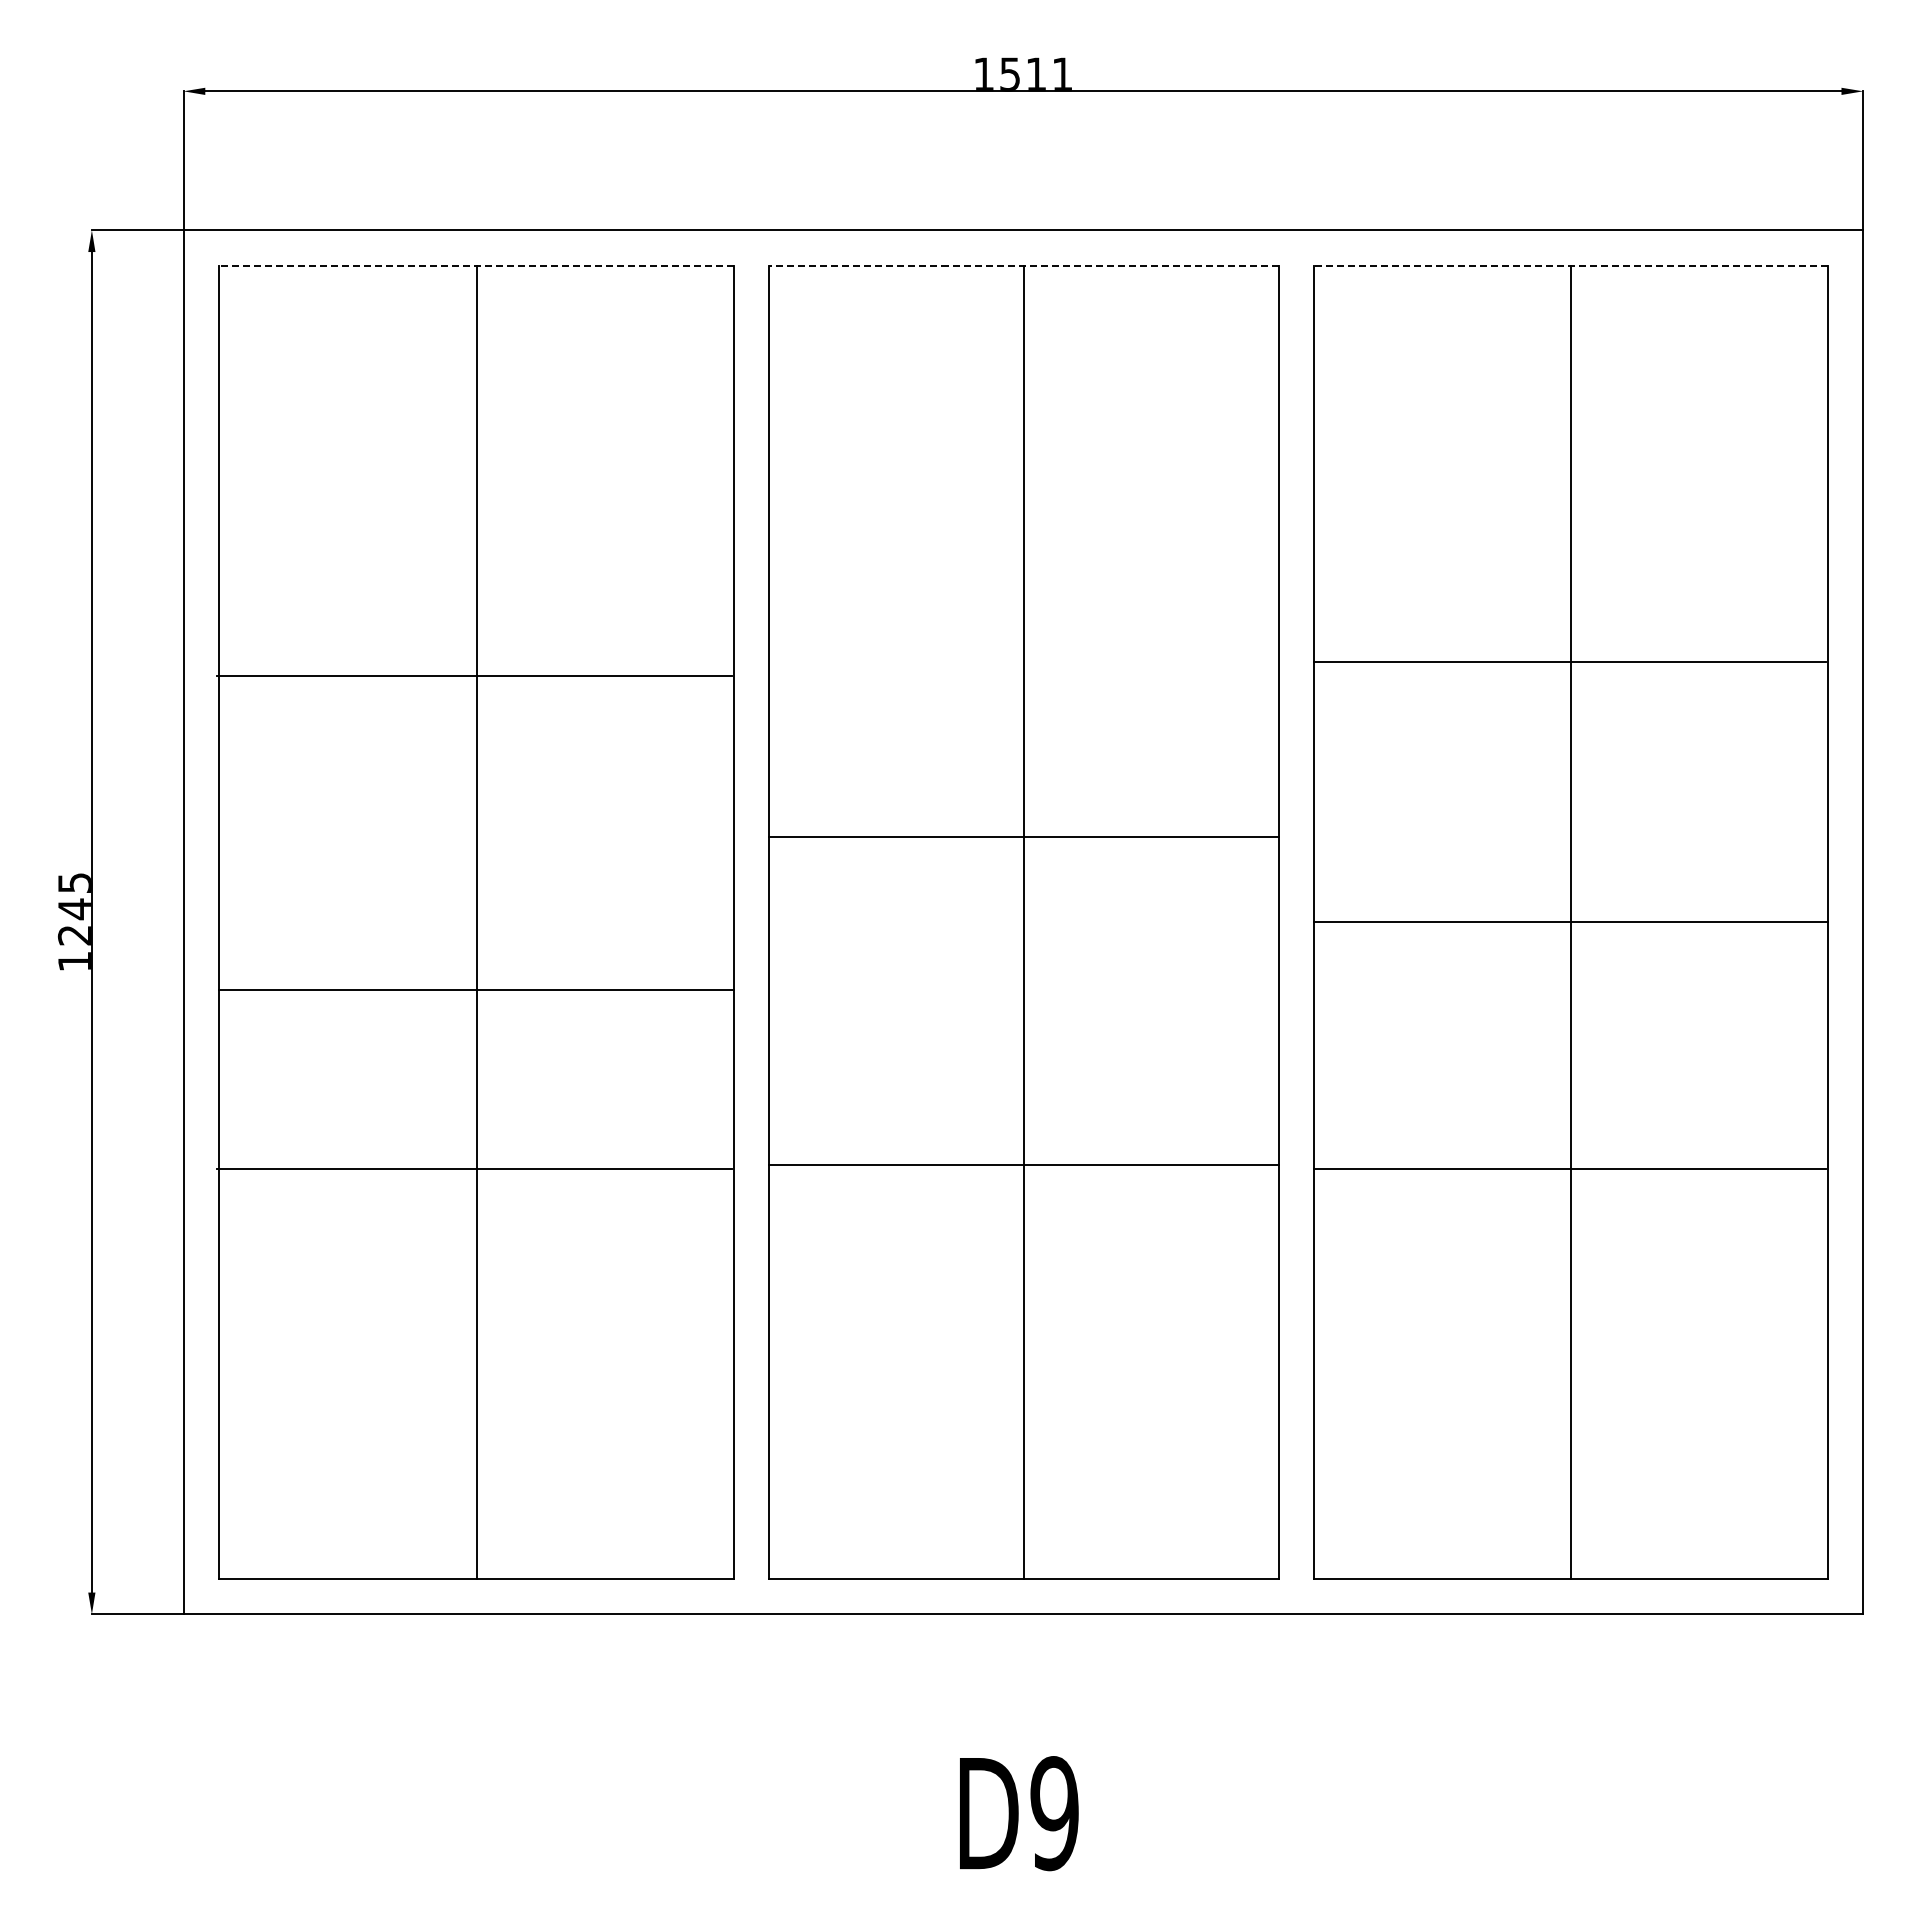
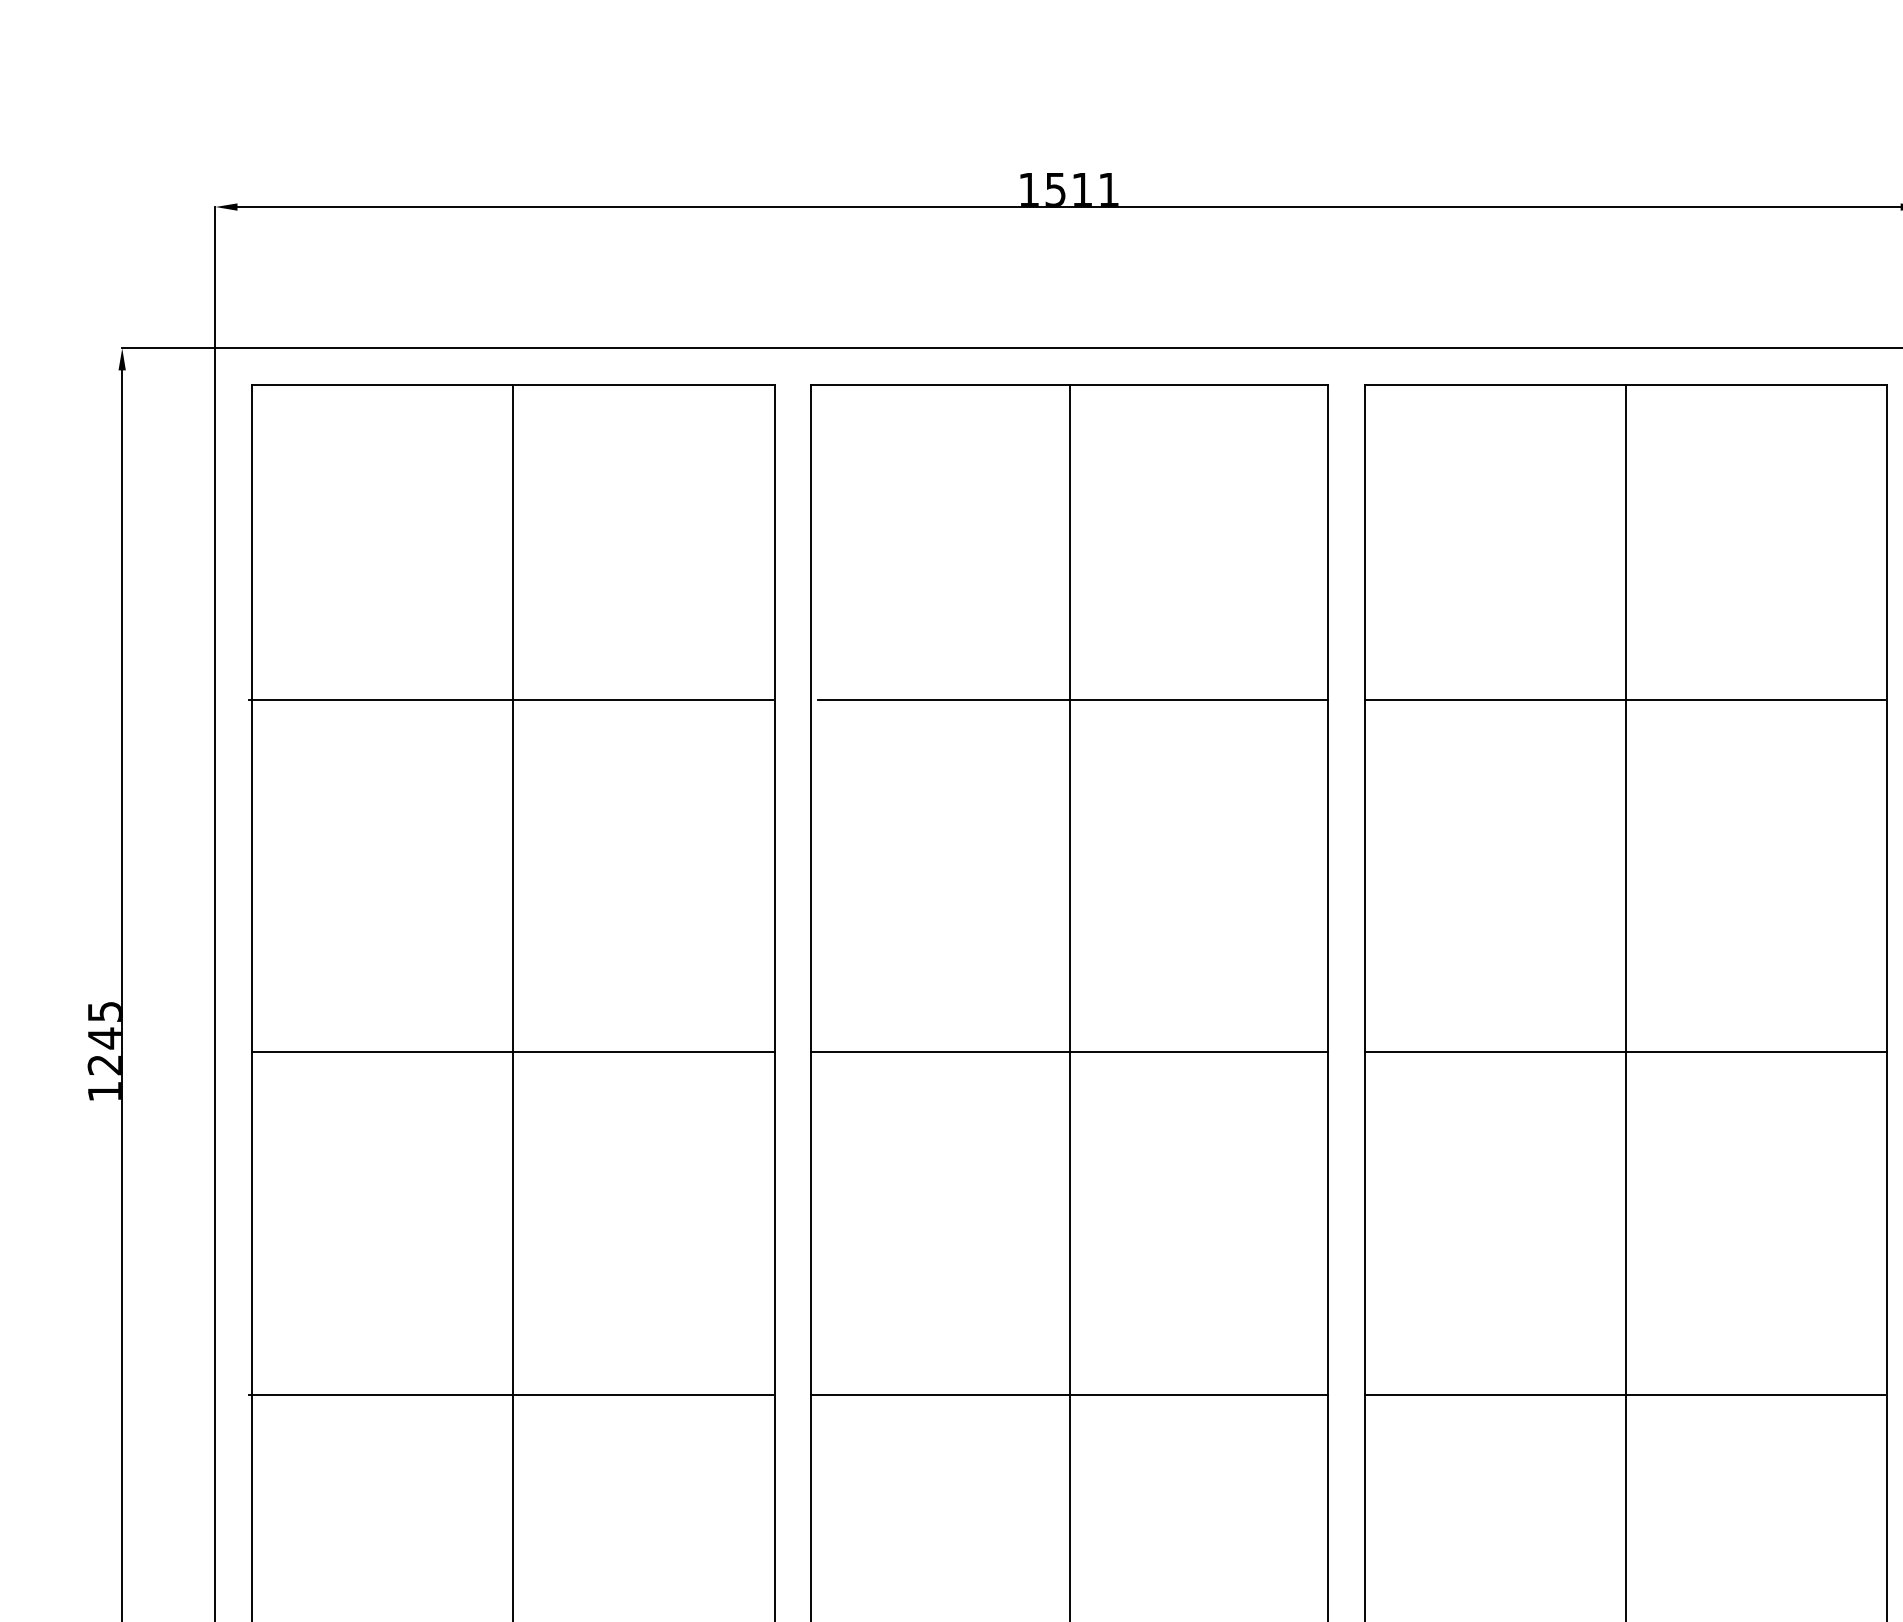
line: (476, 265) -> (513, 384), dashed -> solid
line: (1023, 265) -> (1069, 384), dashed -> solid
line: (1570, 265) -> (1625, 384), dashed -> solid
line: (1027, 576) -> (1073, 700), added
line: (1570, 662) -> (1625, 700), moved
line: (473, 676) -> (510, 700), moved
line: (1023, 837) -> (1069, 1051), moved
line: (476, 990) -> (513, 1051), moved
line: (1023, 1164) -> (1069, 1394), moved
line: (473, 1168) -> (510, 1394), moved
line: (1570, 1168) -> (1625, 1394), moved

